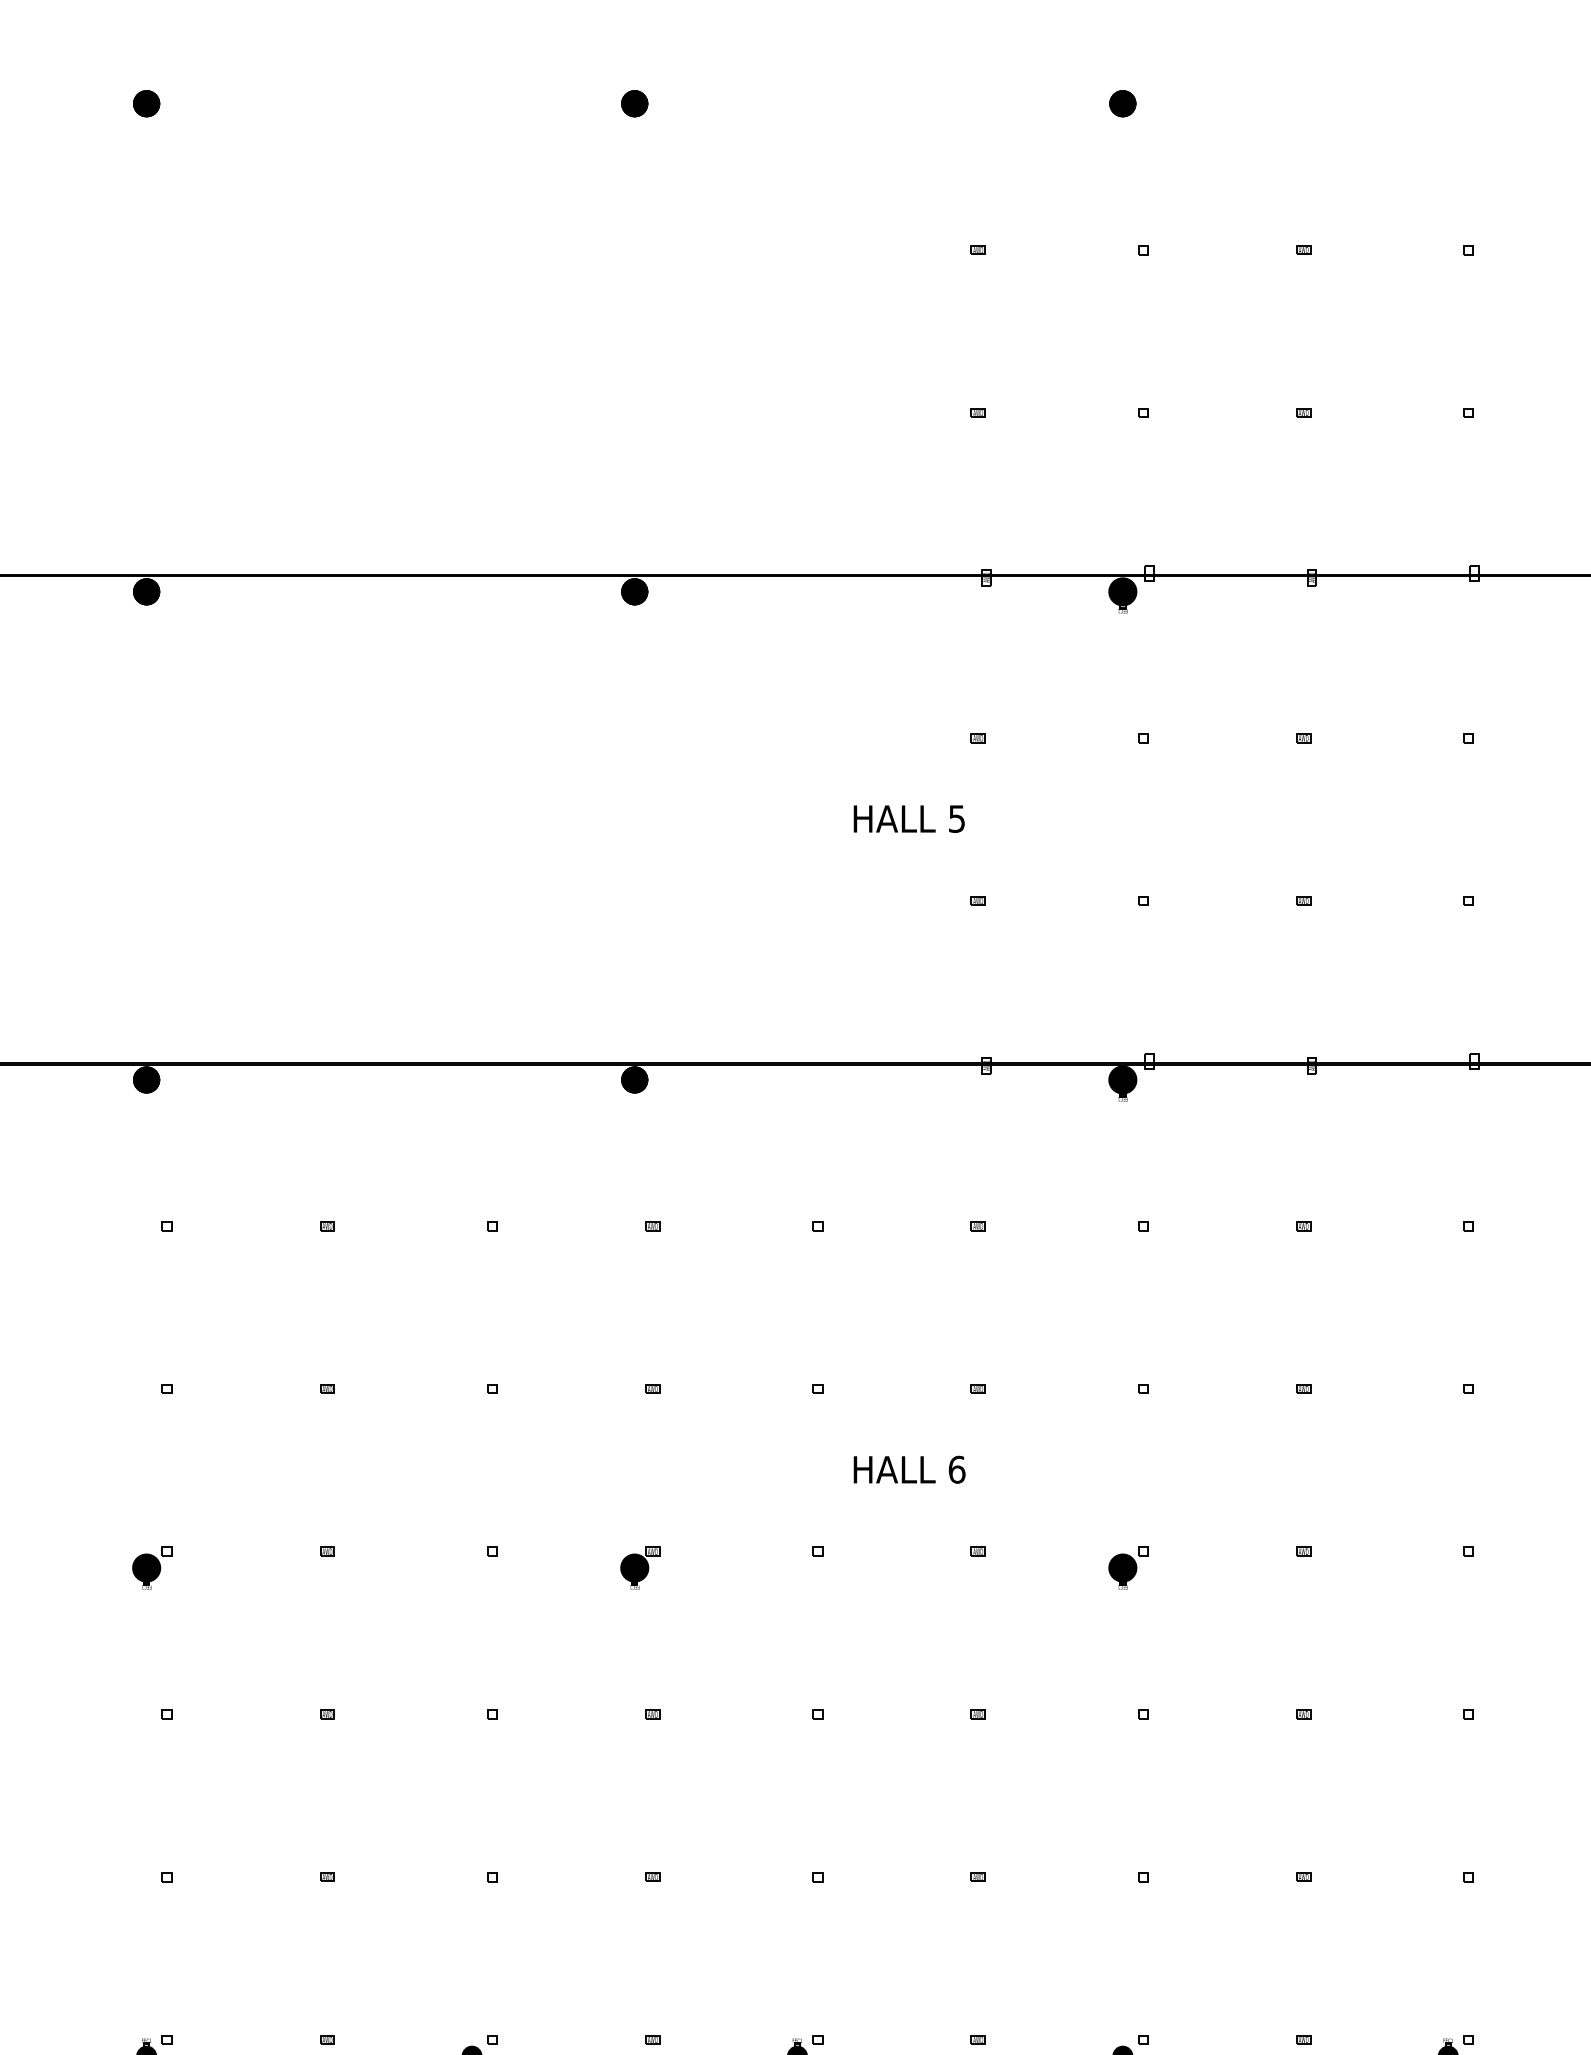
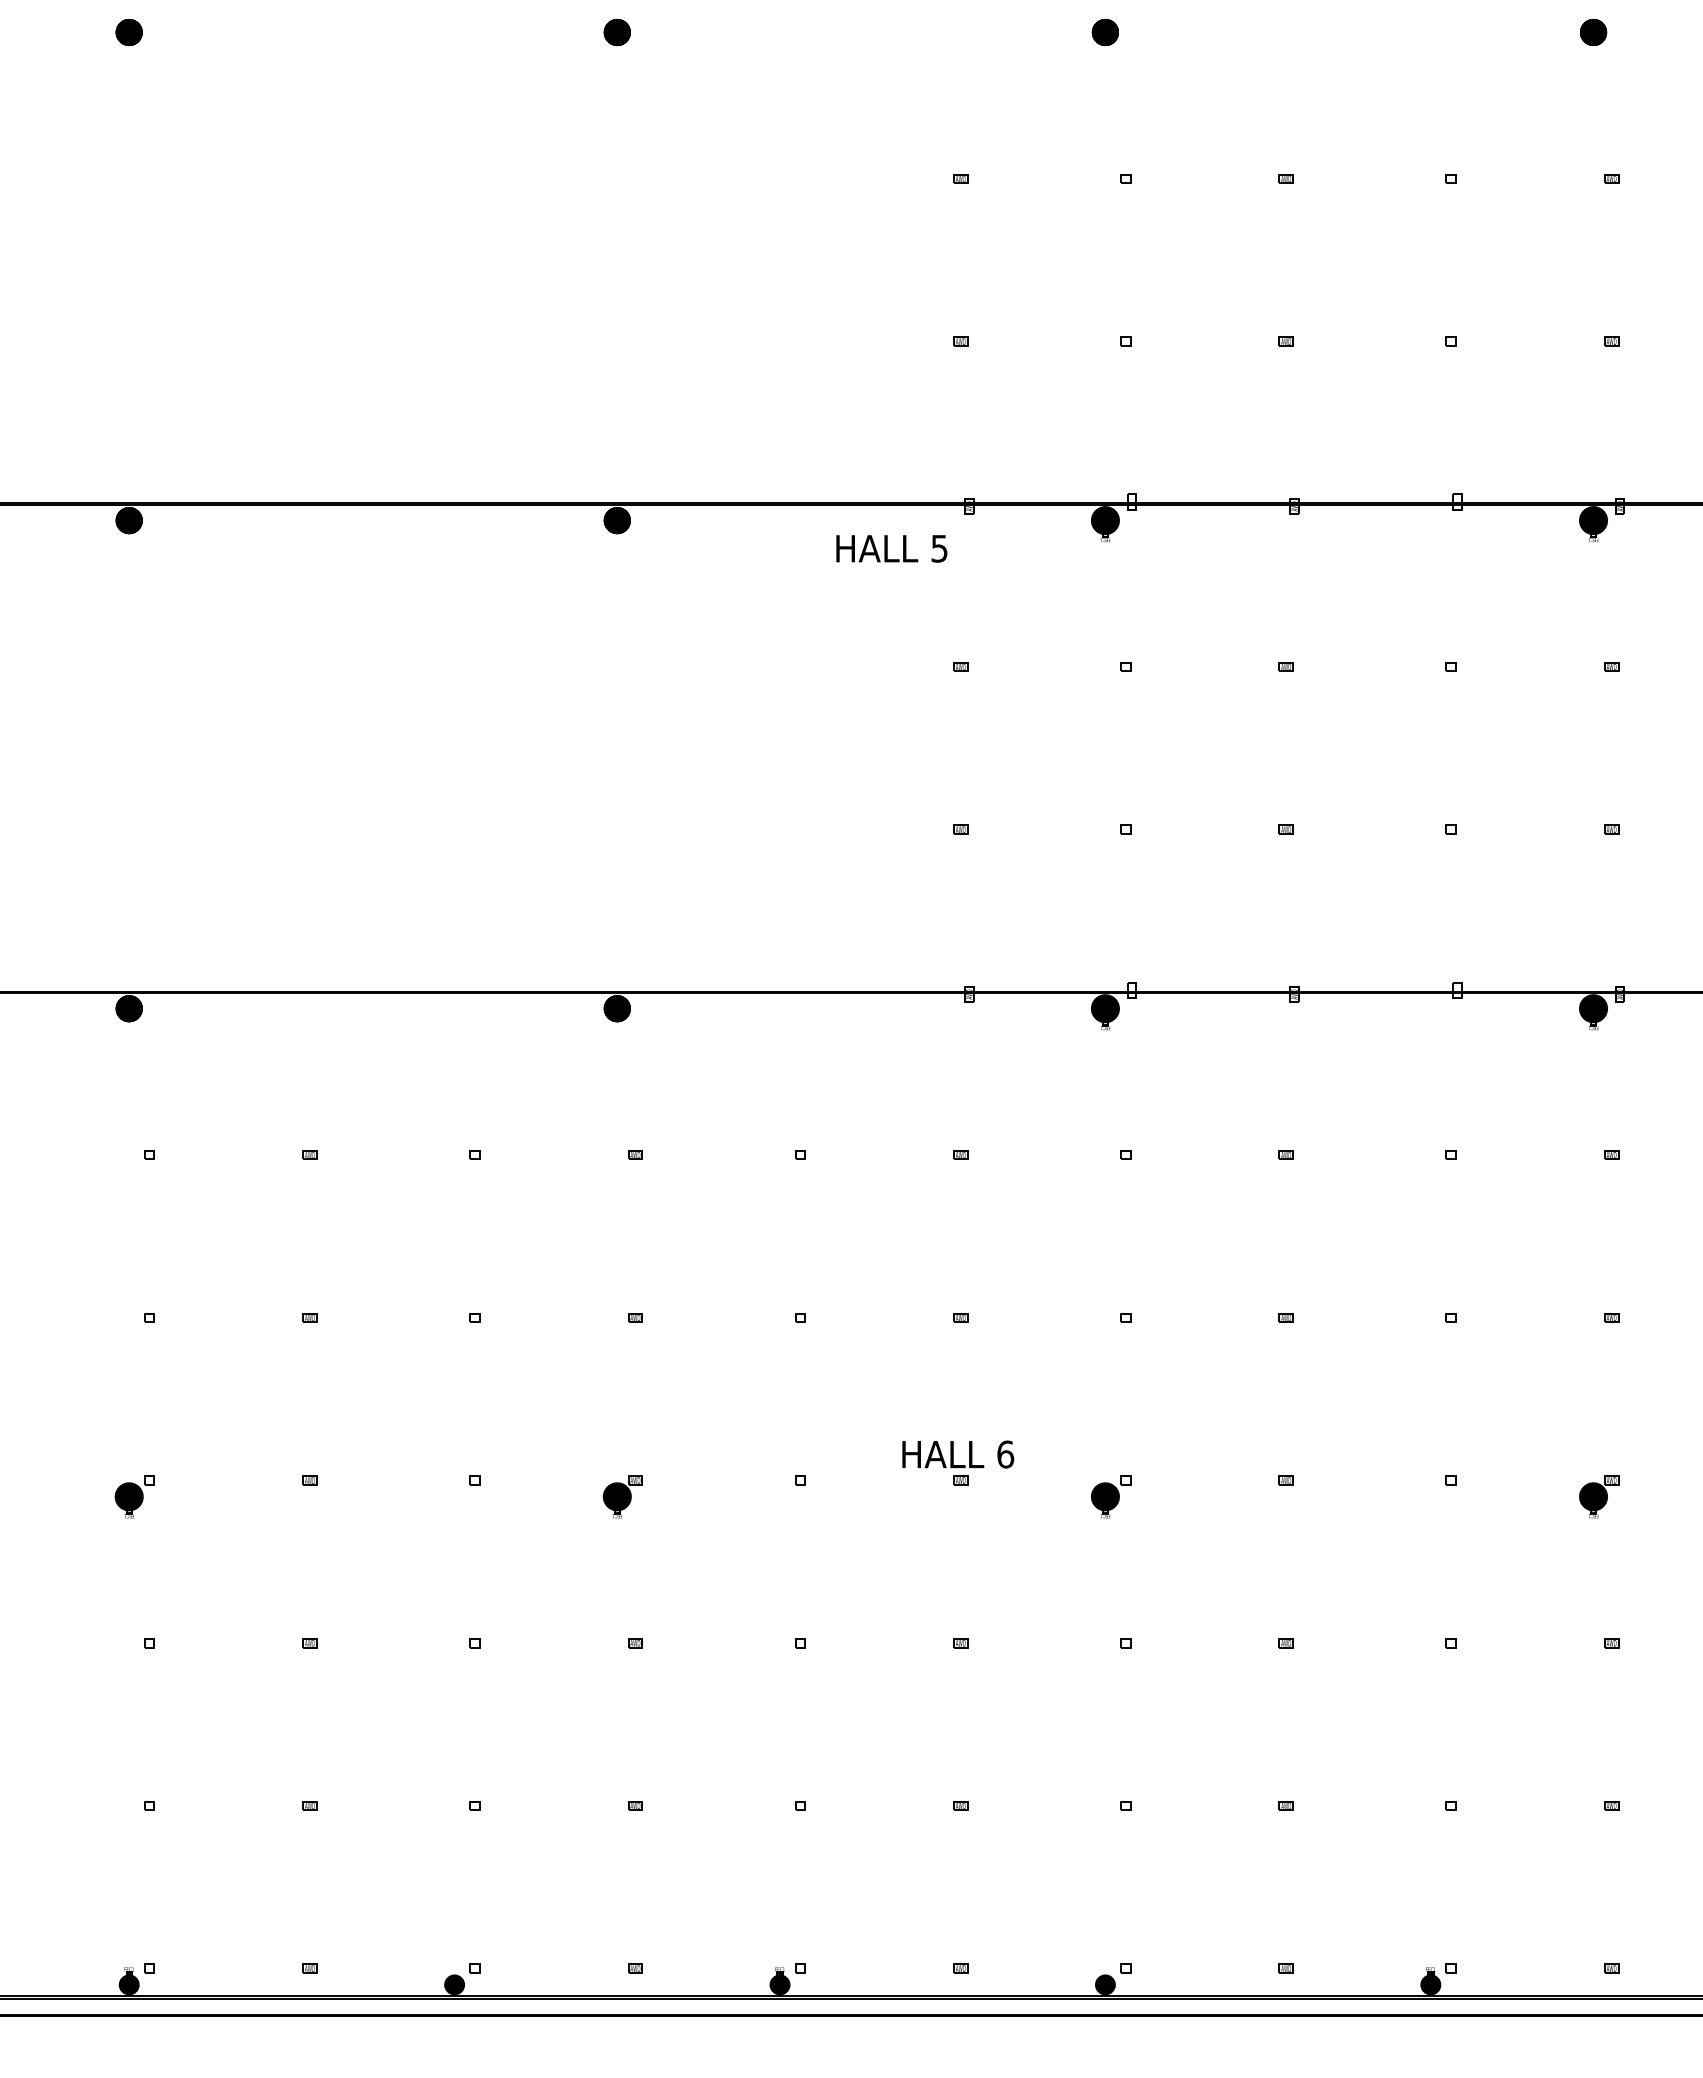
text: (908, 818) -> (891, 548), moved
text: (909, 1469) -> (958, 1454), moved

